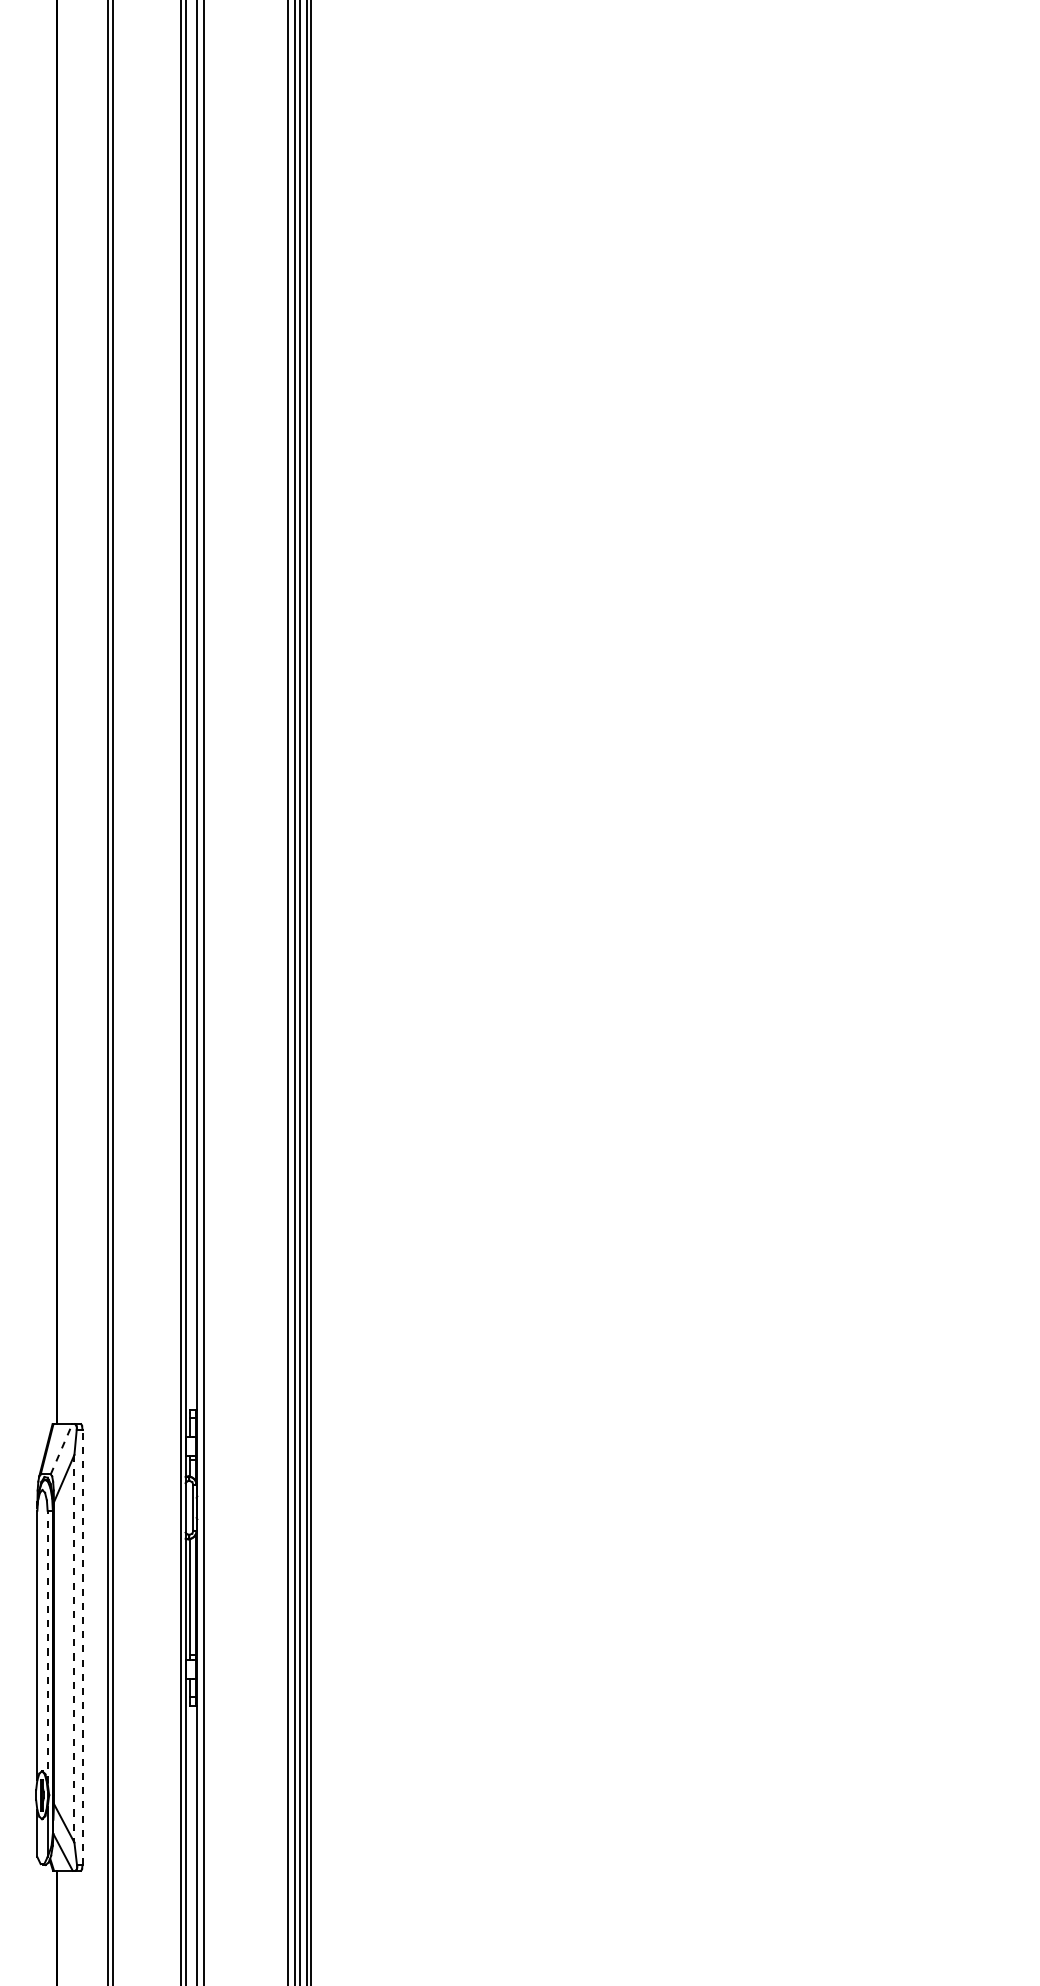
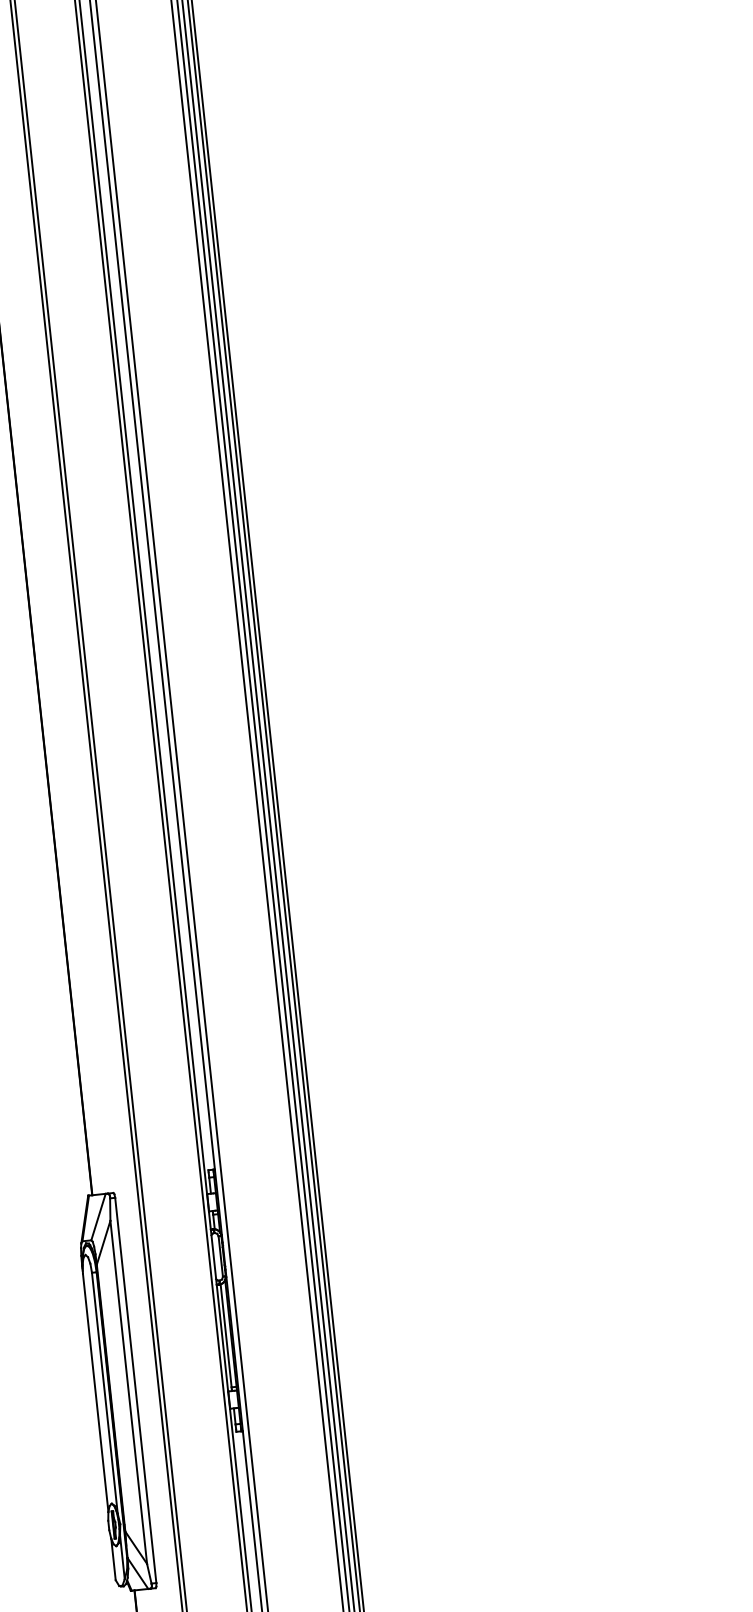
line: (61, 1448) -> (98, 1216), dashed -> solid
line: (47, 1646) -> (104, 1392), dashed -> solid
line: (82, 1647) -> (135, 1390), dashed -> solid
line: (74, 1648) -> (128, 1392), dashed -> solid

